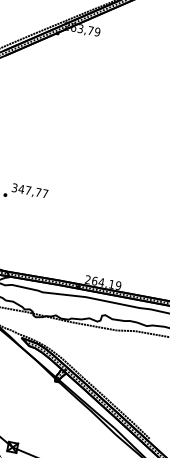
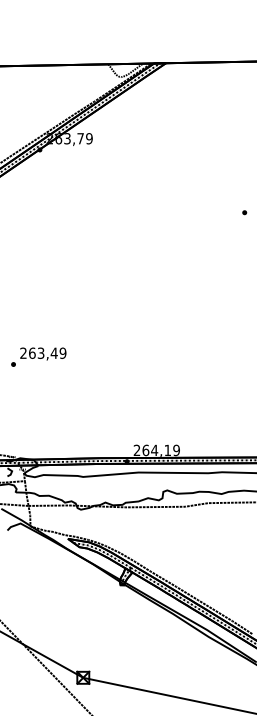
text: (30, 190) -> (43, 352), 347,77 -> 263,49

